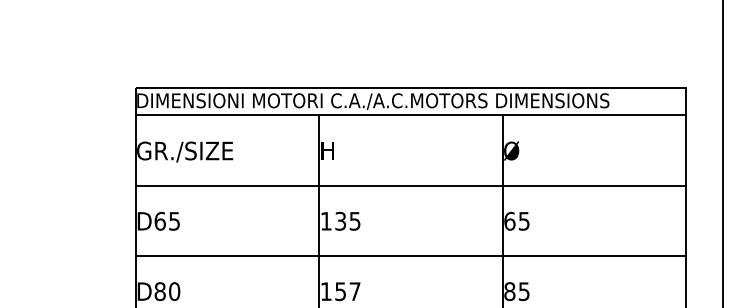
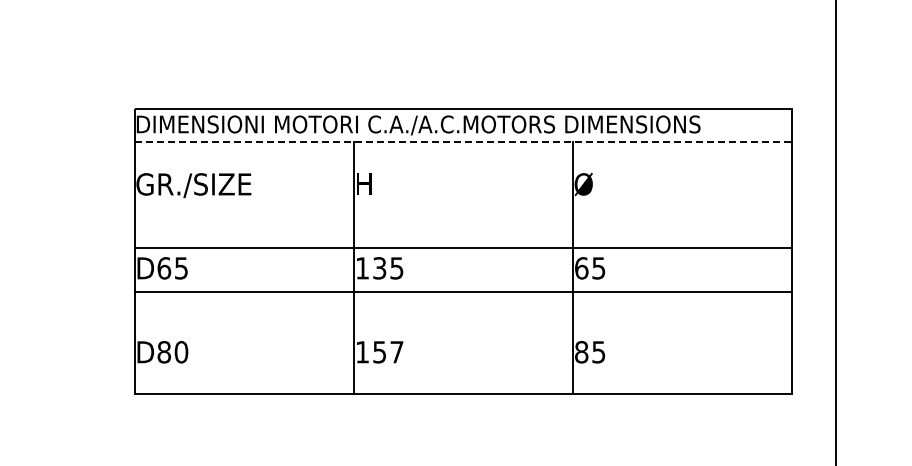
line: (410, 115) -> (463, 141), solid -> dashed
line: (410, 185) -> (463, 247), moved
line: (410, 255) -> (463, 291), moved

